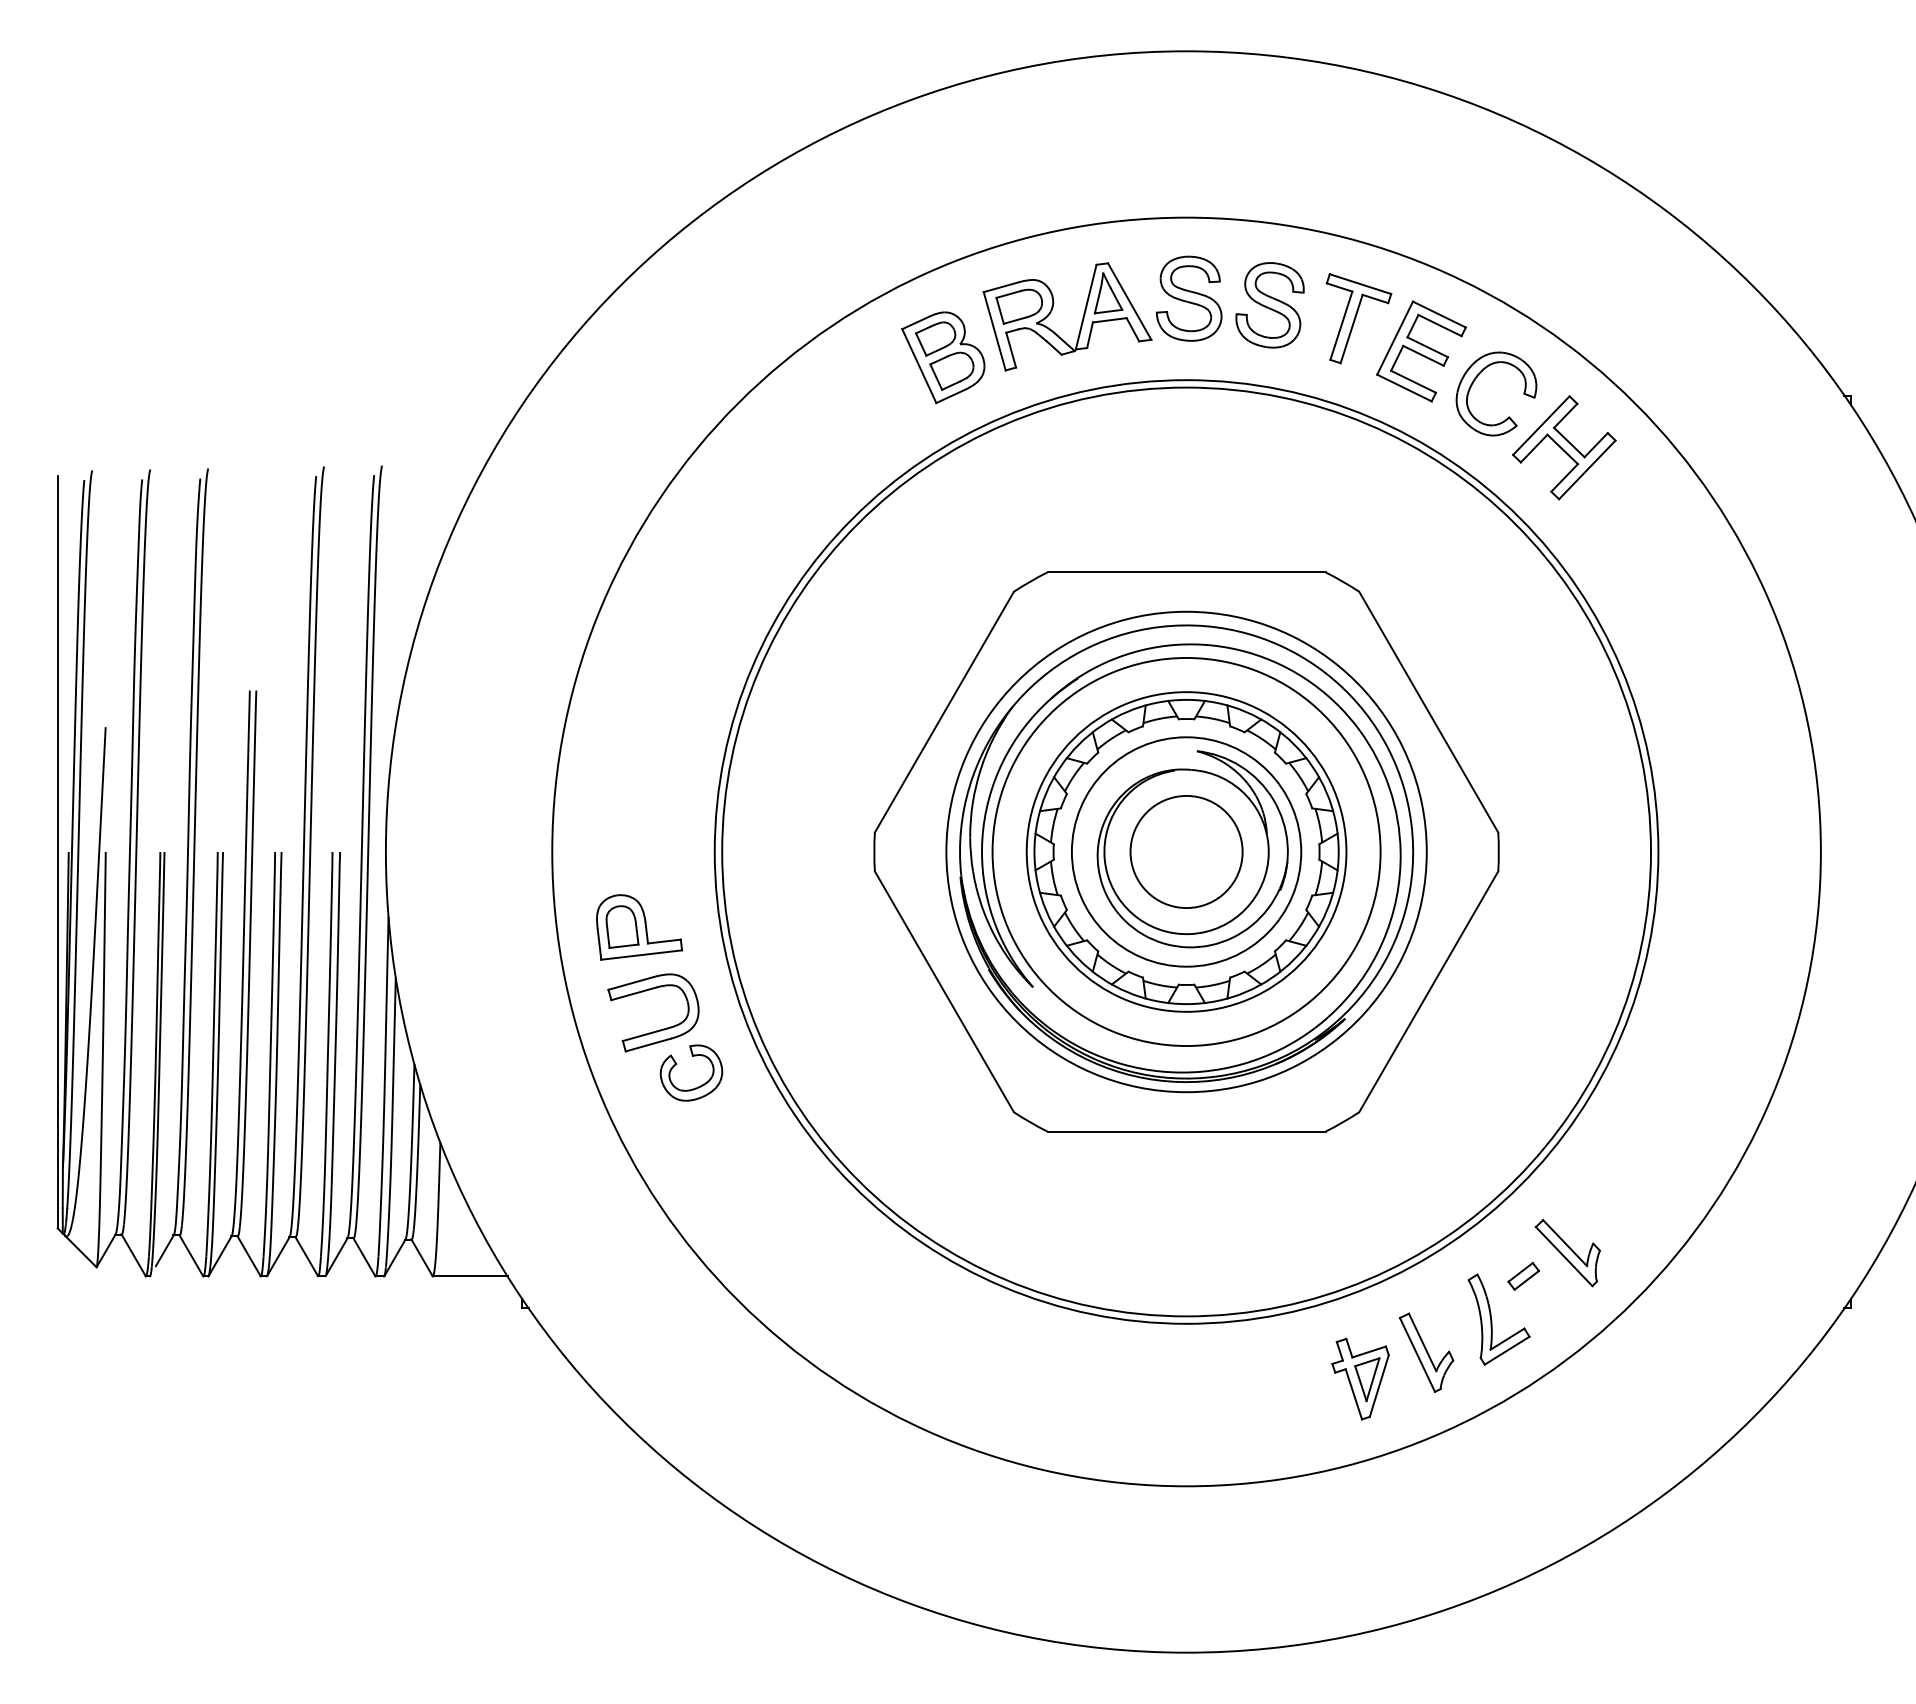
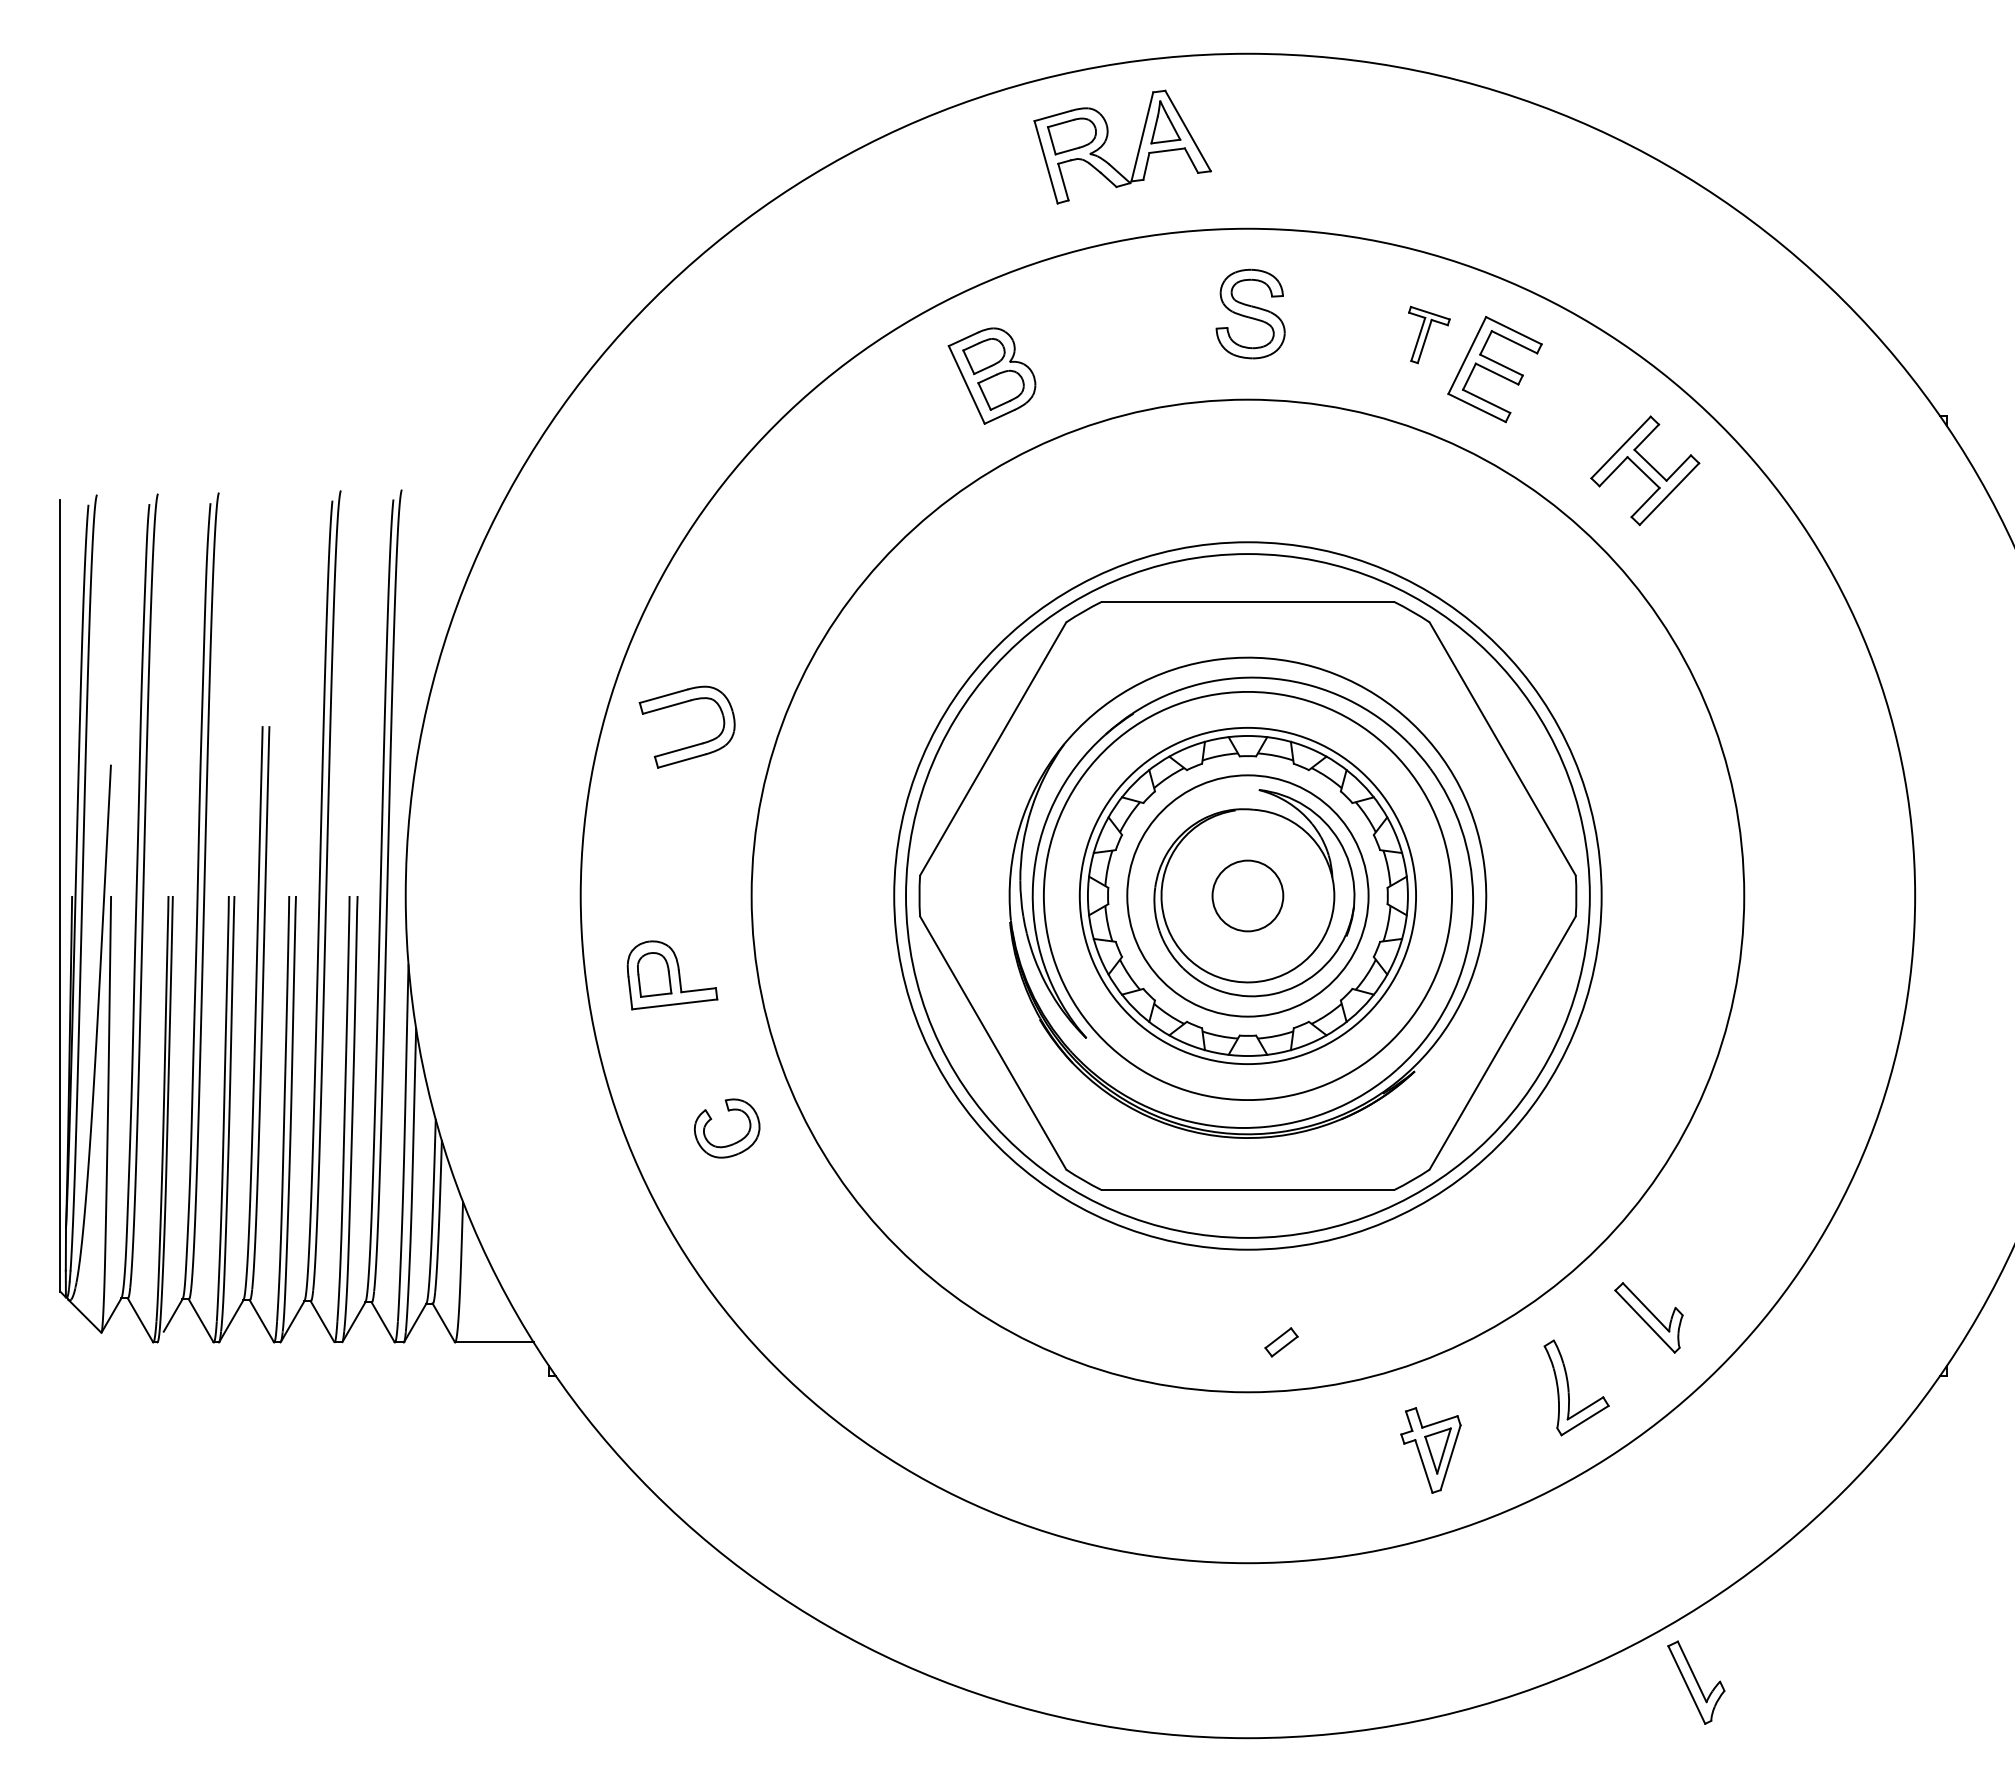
part: (1269, 304) -> (1335, 320), removed
part: (1359, 318) -> (1429, 334), size x0.6
part: (1081, 321) -> (1137, 151), moved
part: (1475, 380) -> (1551, 400), removed
circle: (1186, 851) -> (1247, 895), size x0.6
circle: (1186, 851) -> (1247, 895), size x0.7
circle: (1186, 851) -> (1247, 895), size x1.4
part: (656, 1030) -> (690, 745), moved
part: (1523, 1276) -> (1281, 1342), moved
part: (1426, 1352) -> (1696, 1682), moved

